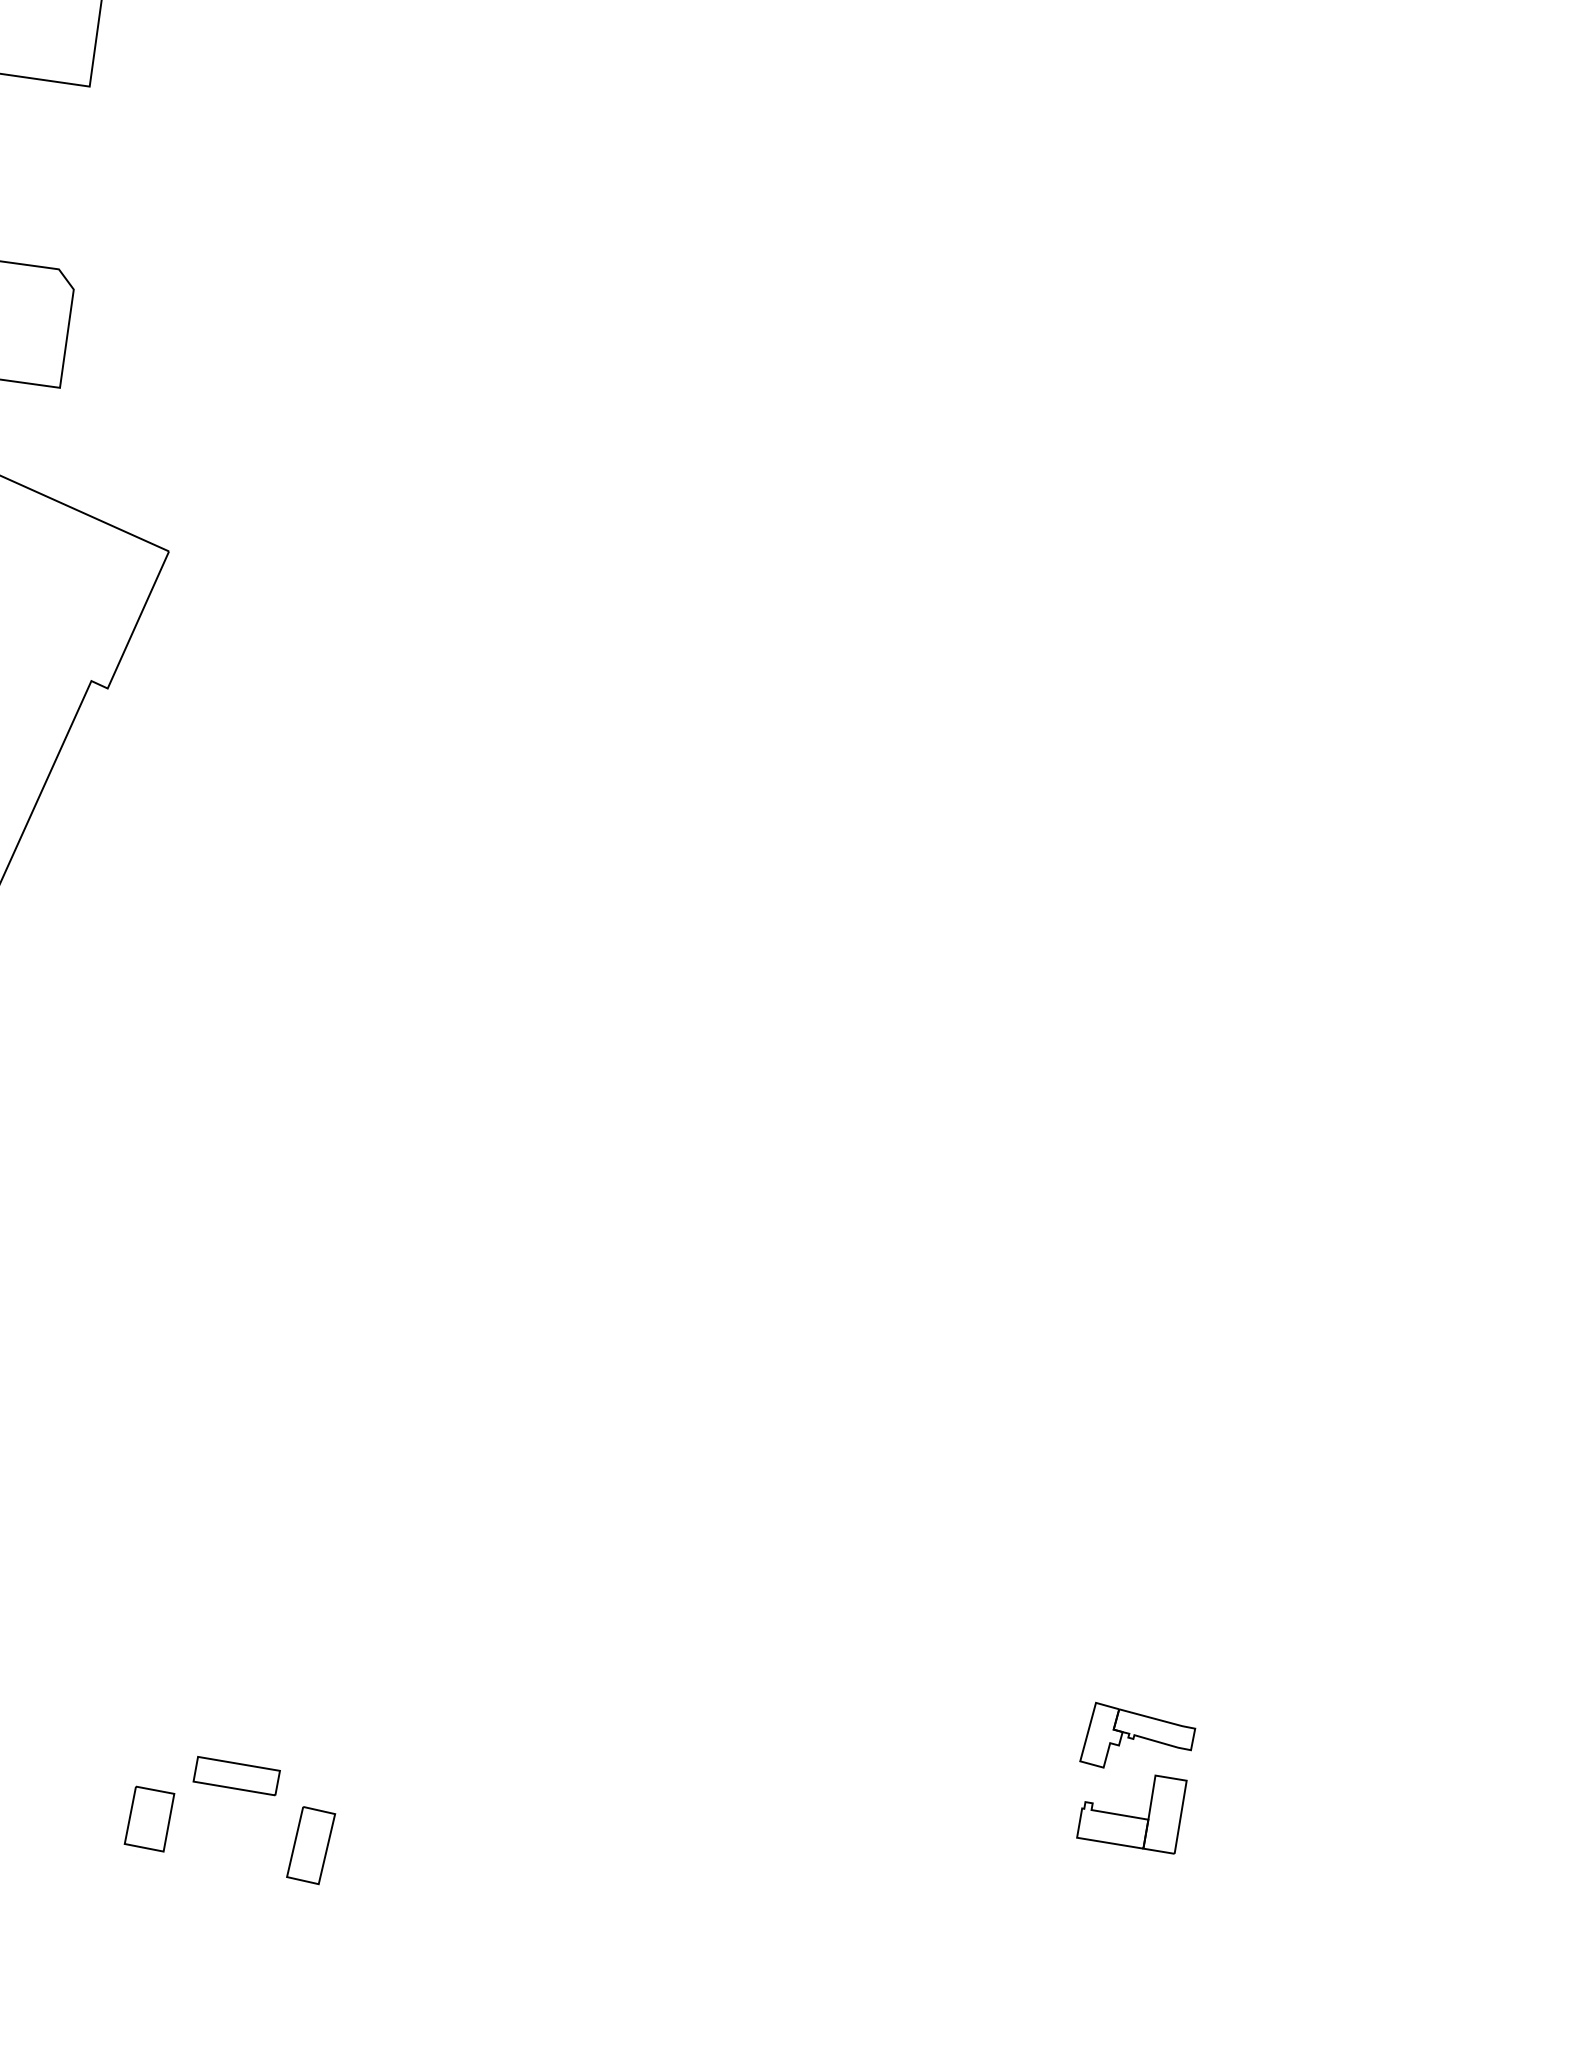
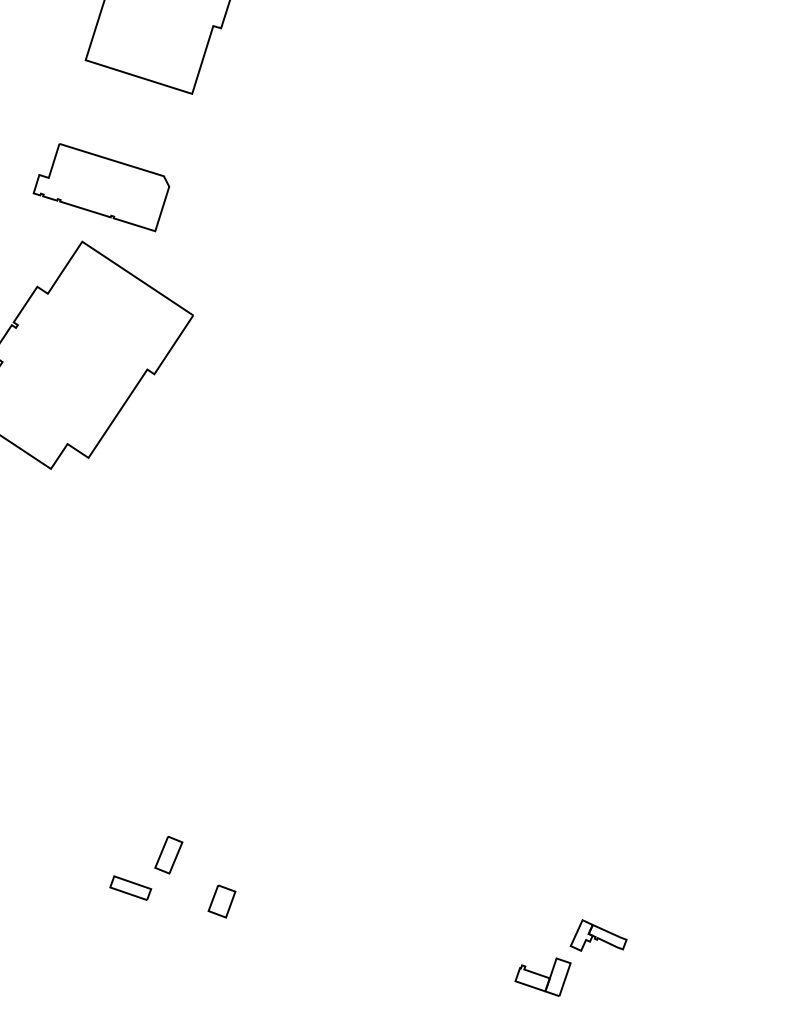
part: (1134, 1729) -> (598, 935), moved
part: (148, 1819) -> (221, 901), moved
part: (310, 1846) -> (168, 855), moved

